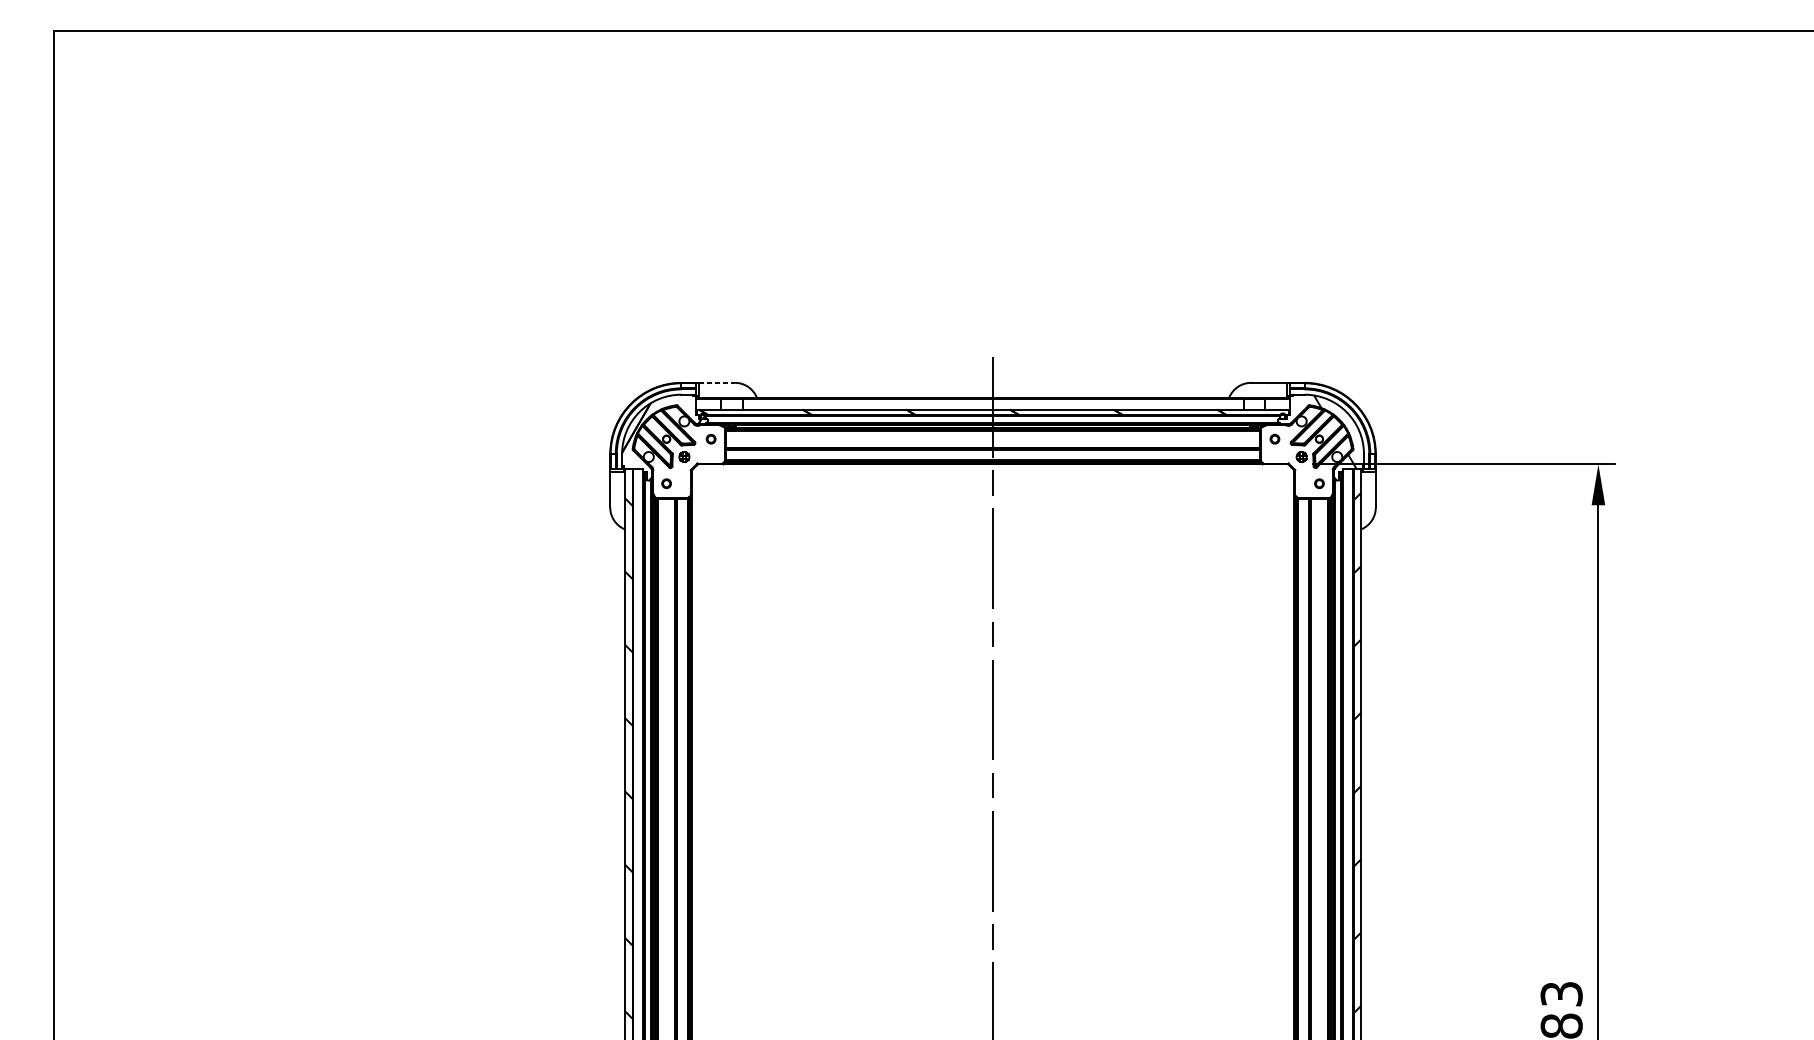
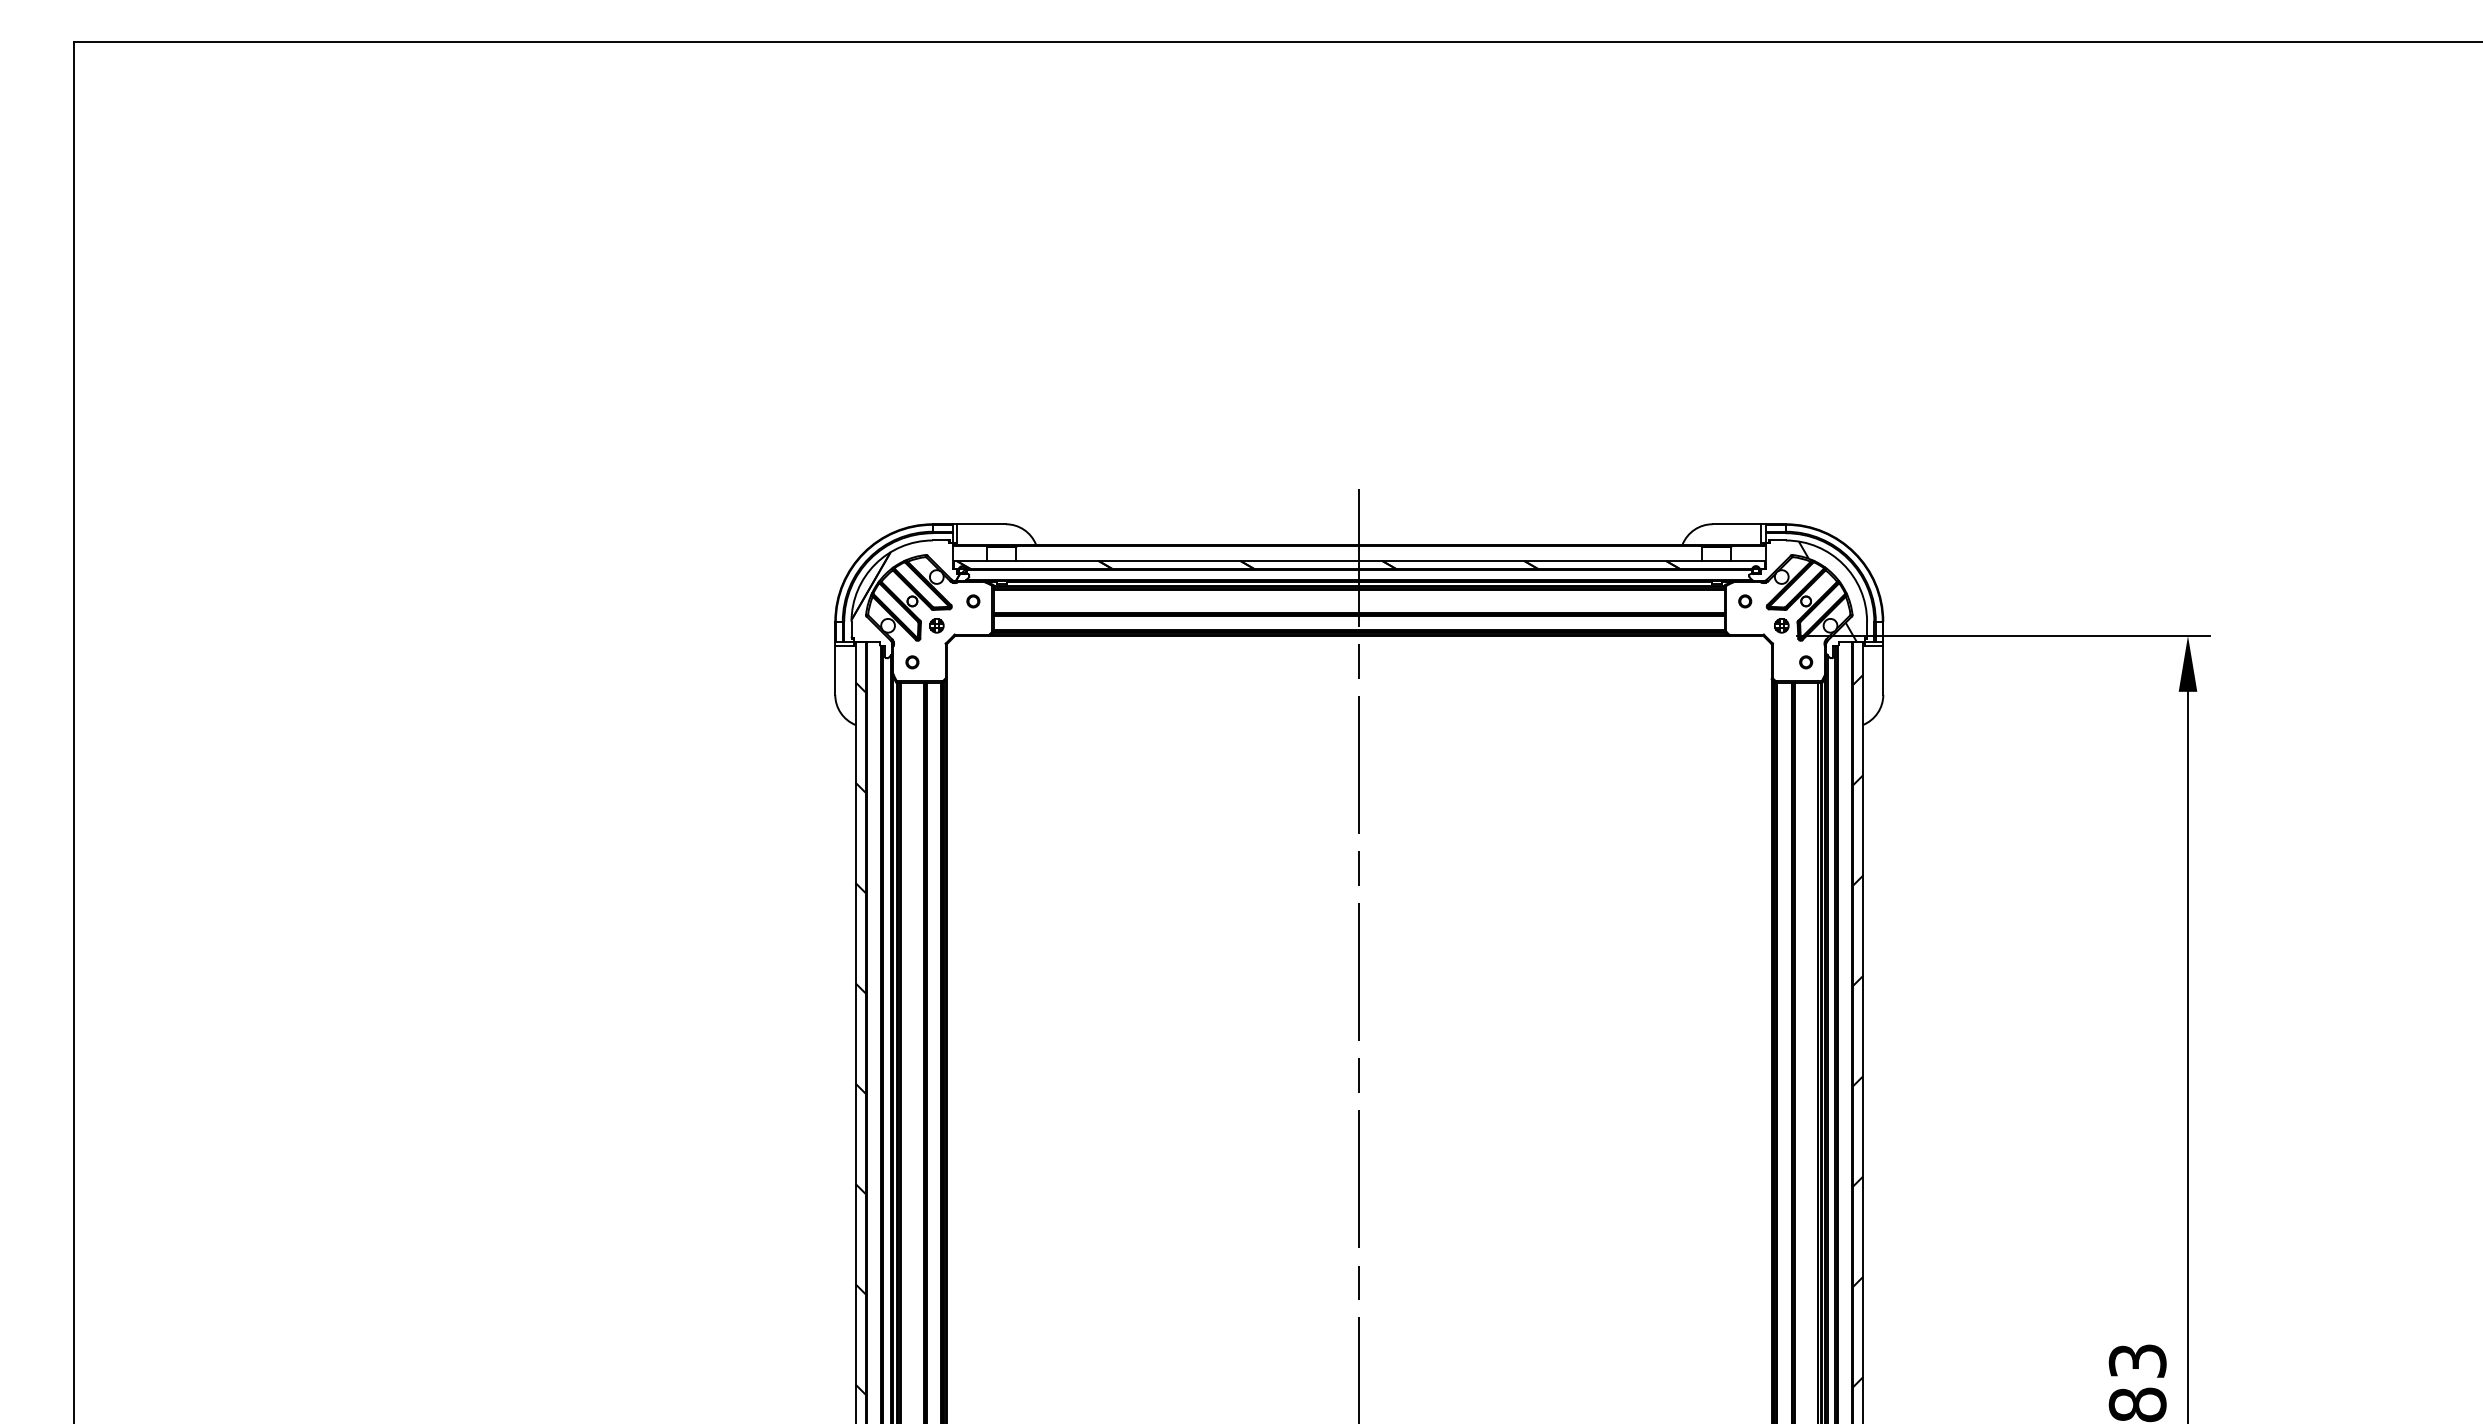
line: (717, 383) -> (982, 524), dashed -> solid

